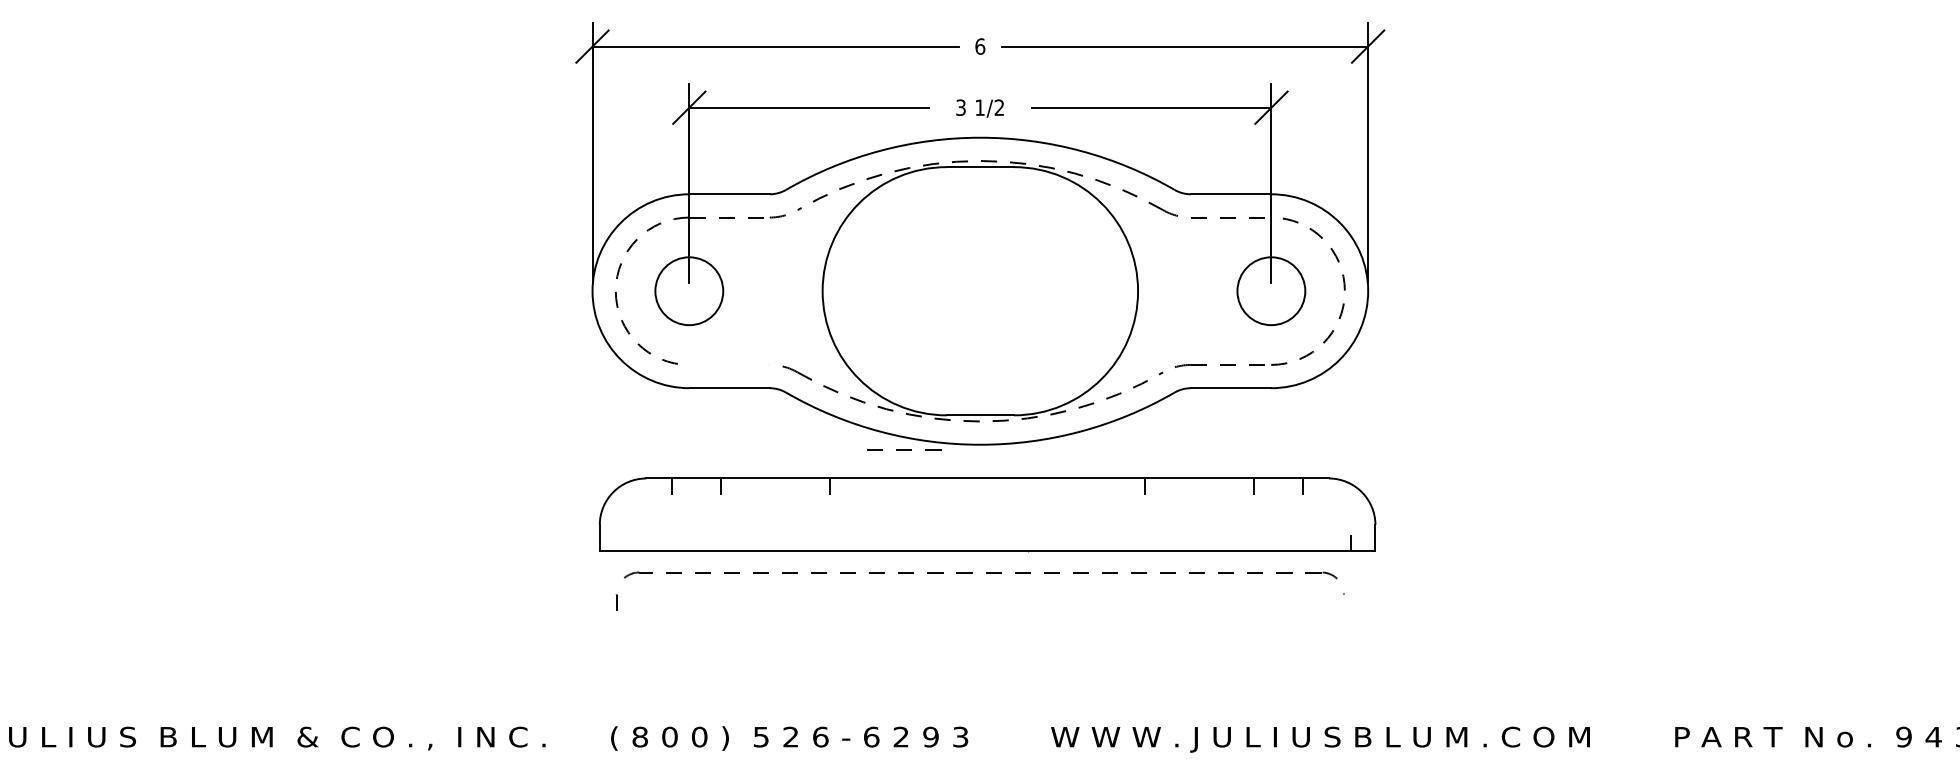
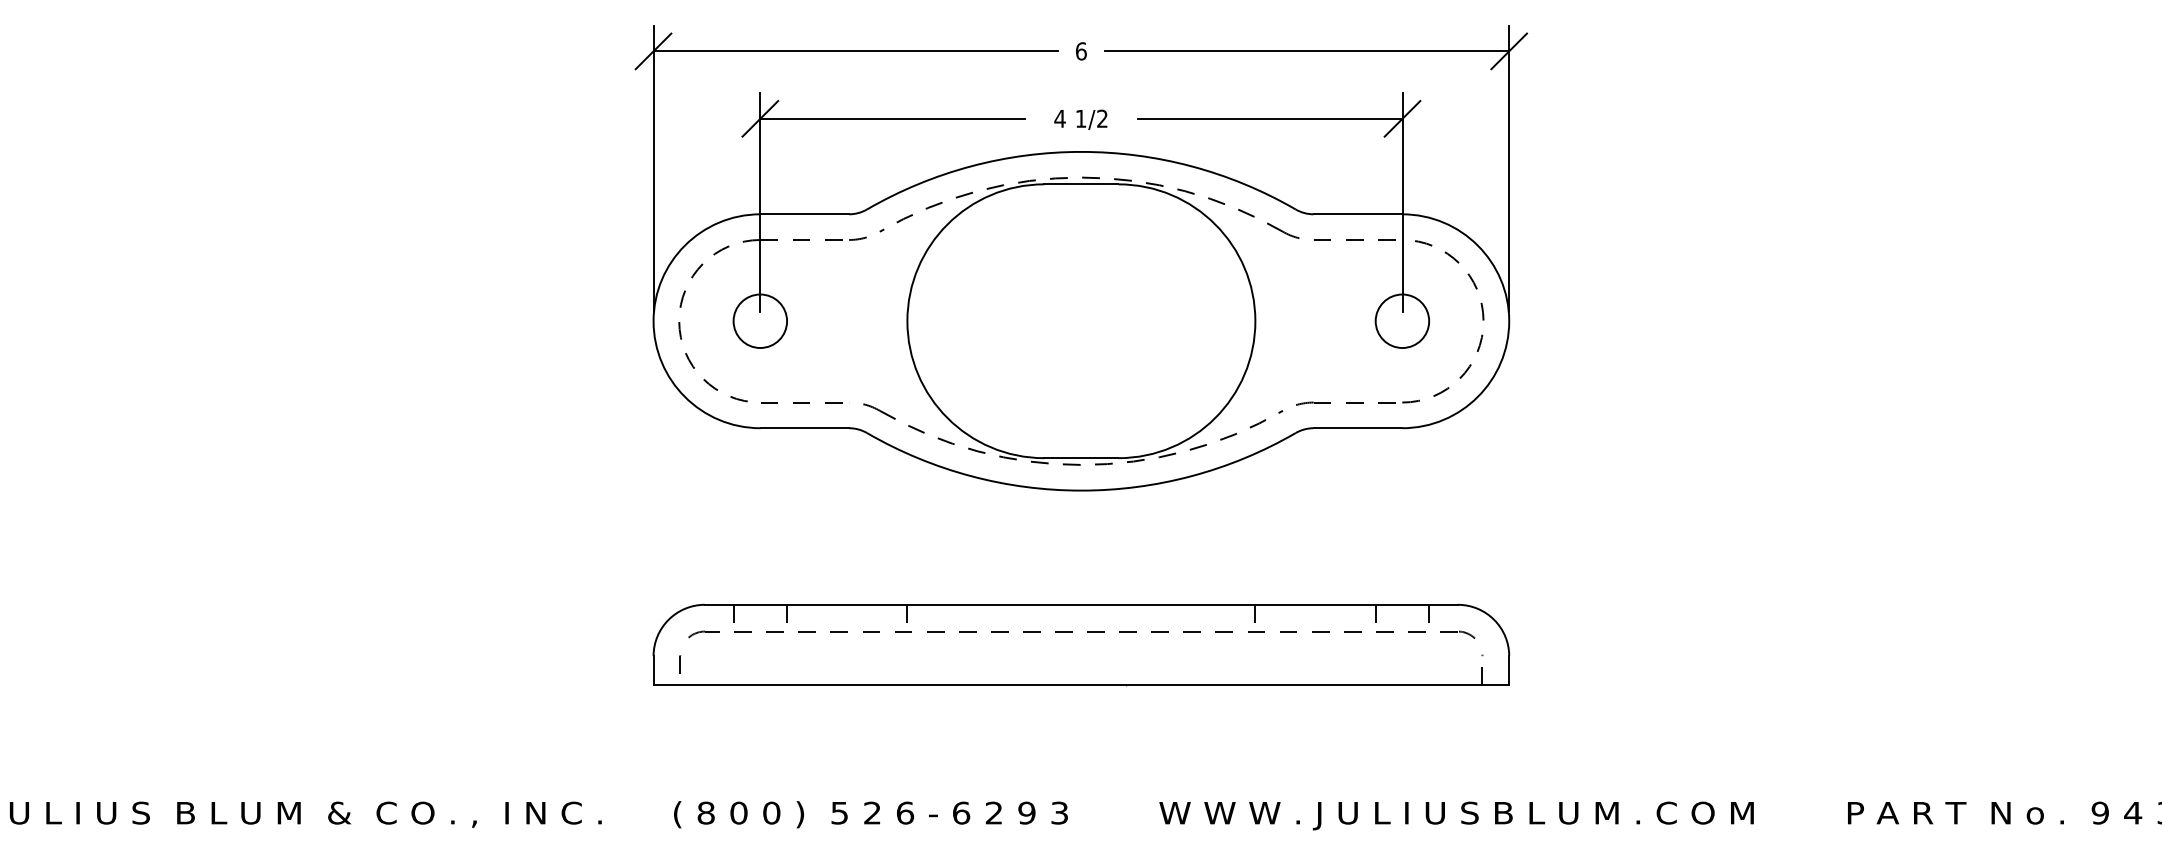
text: (960, 107) -> (1059, 118), 3 -> 4
circle: (689, 291) -> (760, 321), size x0.71
circle: (1271, 291) -> (1402, 321), size x0.71
line: (904, 450) -> (801, 402), moved
part: (987, 514) -> (1081, 644), moved

